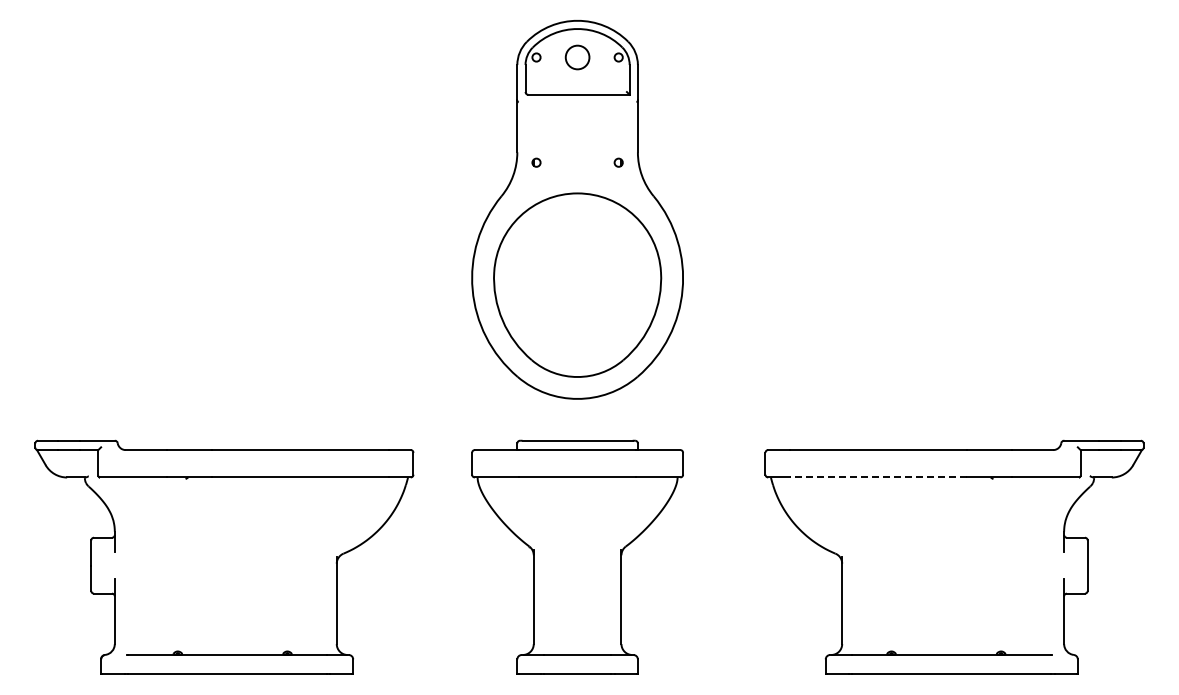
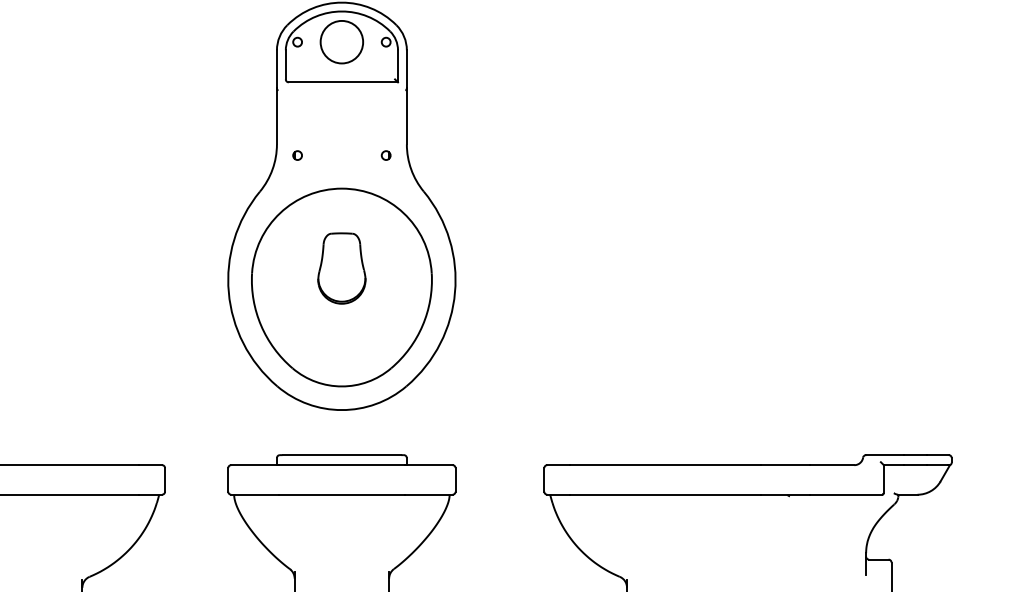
circle: (577, 57) -> (341, 42), size x1.67
part: (577, 267) -> (341, 268), added
line: (877, 477) -> (665, 494), dashed -> solid

